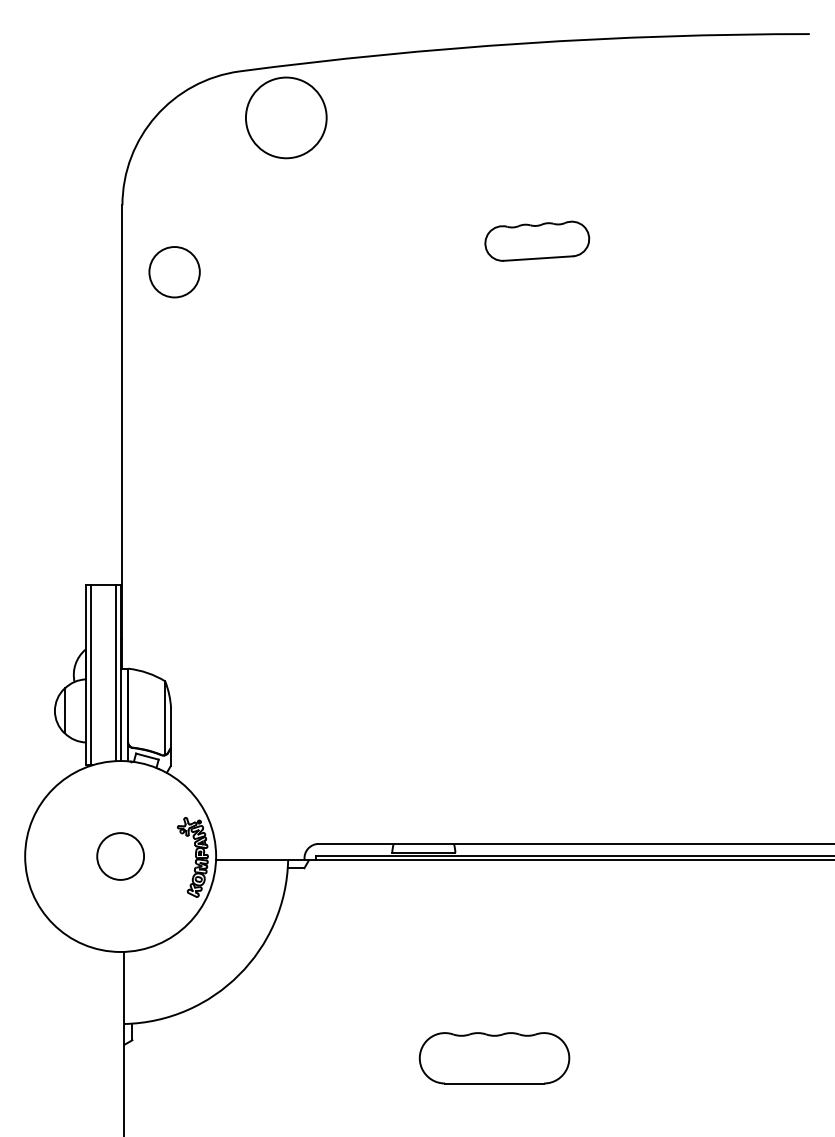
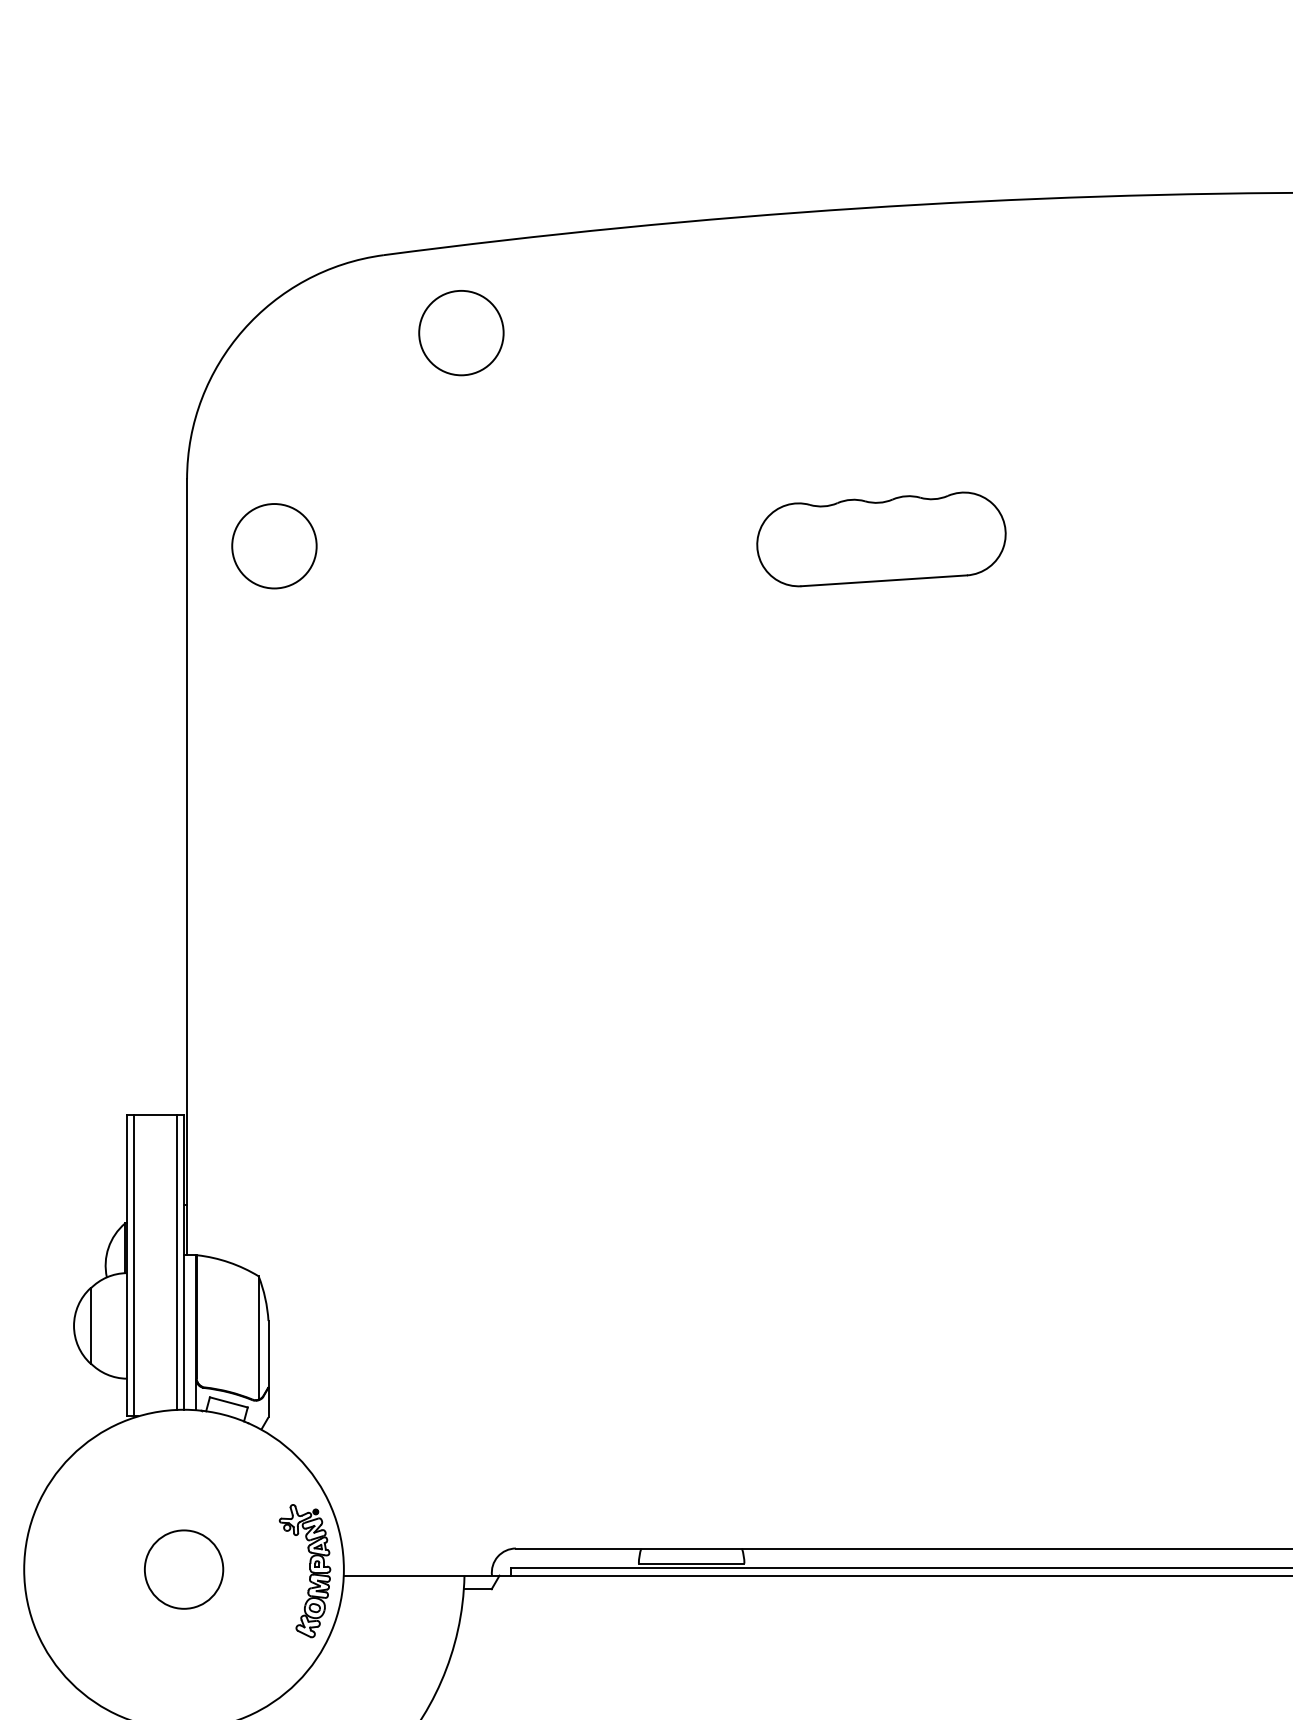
circle: (286, 117) -> (461, 332), size x0.62
part: (537, 241) -> (881, 539), size x1.43
circle: (174, 272) -> (274, 546), moved

